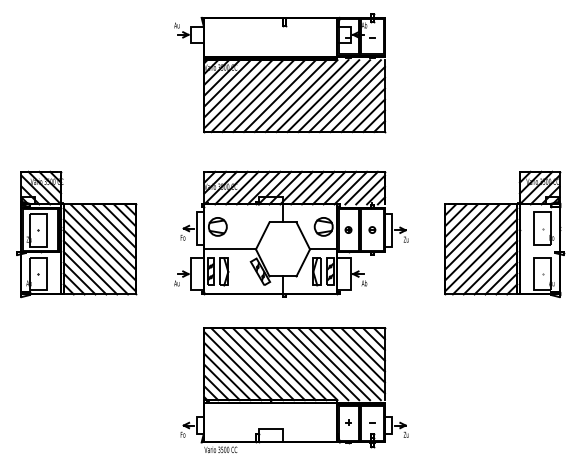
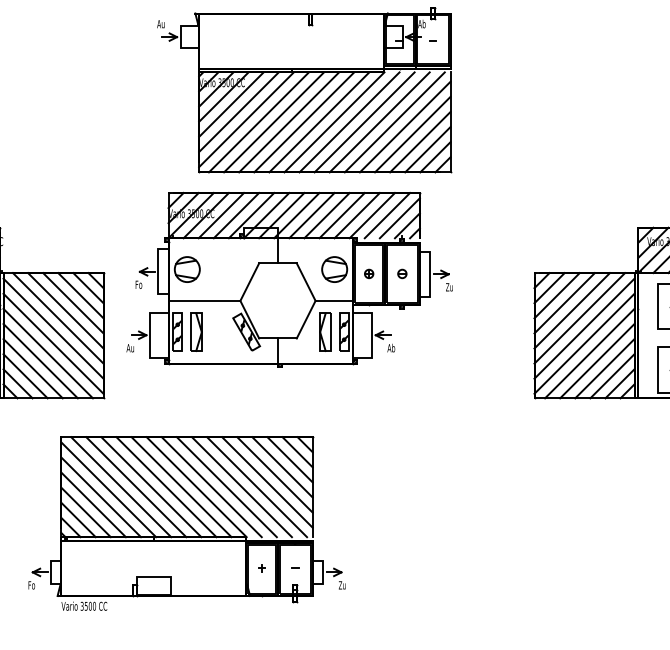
part: (291, 233) -> (289, 278), moved
part: (294, 389) -> (186, 522), moved

